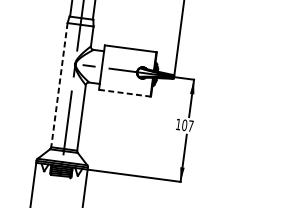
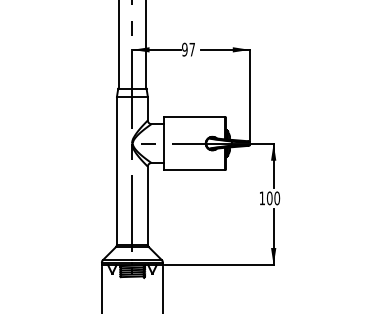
line: (59, 84) -> (116, 170), dashed -> solid
line: (124, 93) -> (194, 170), dashed -> solid
text: (191, 126) -> (277, 198), 107 -> 100

